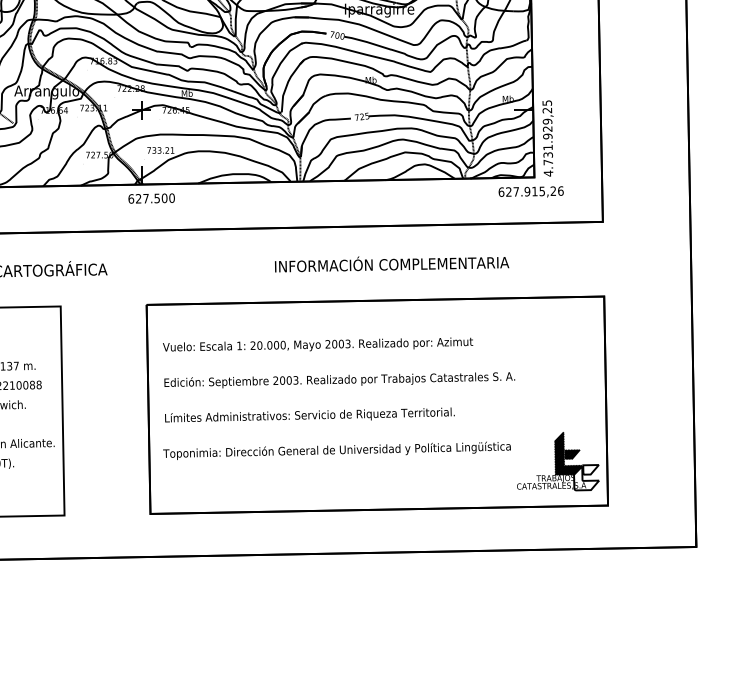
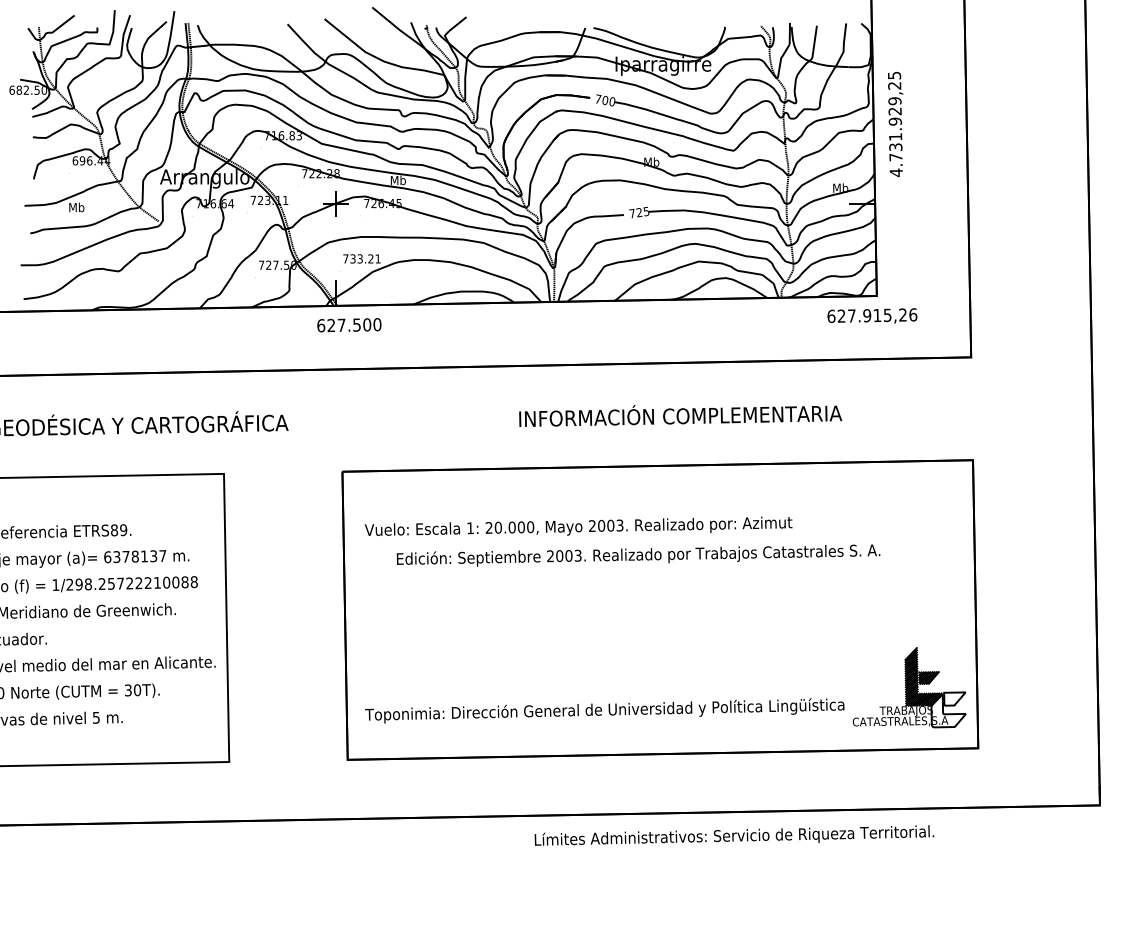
text: (547, 138) -> (895, 124), moved
text: (339, 380) -> (638, 555), moved
text: (309, 415) -> (734, 835), moved
text: (336, 450) -> (604, 710), moved

